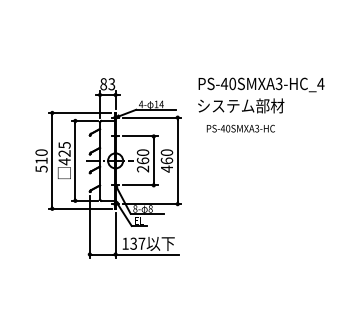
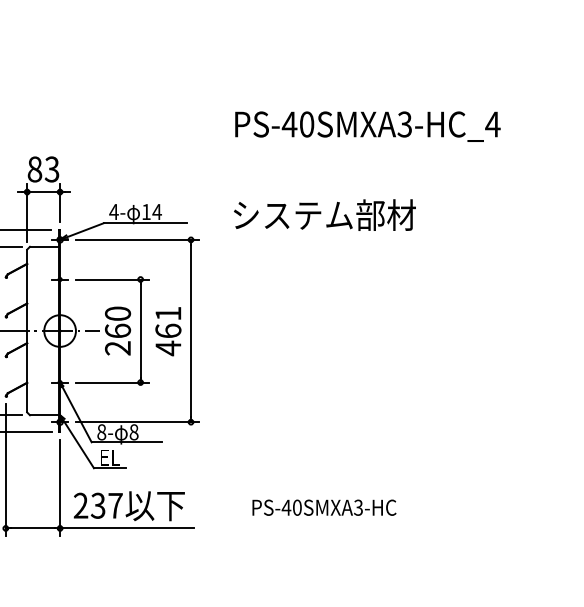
text: (261, 84) -> (367, 125), moved
text: (240, 128) -> (323, 507), moved
text: (166, 152) -> (167, 313), 460 -> 461
text: (125, 243) -> (80, 505), 137 -> 237

